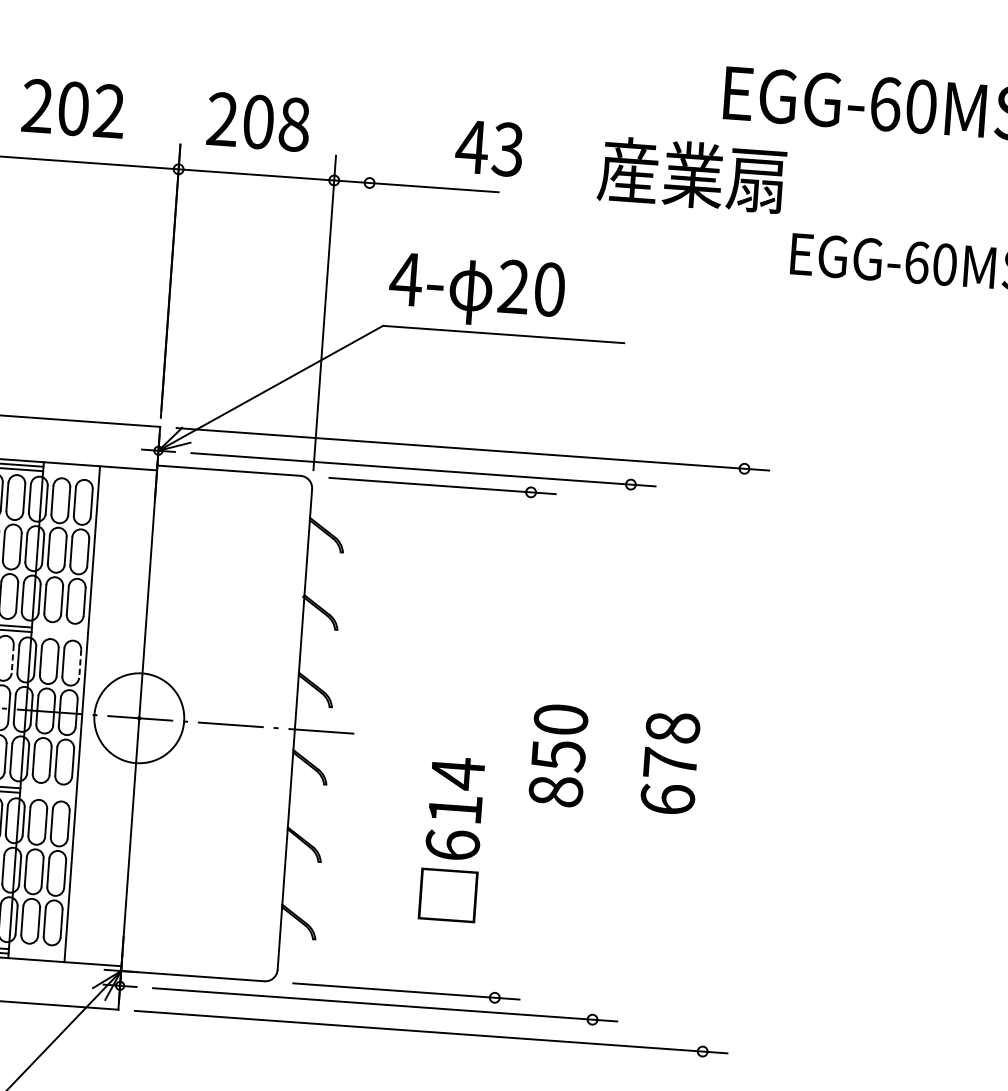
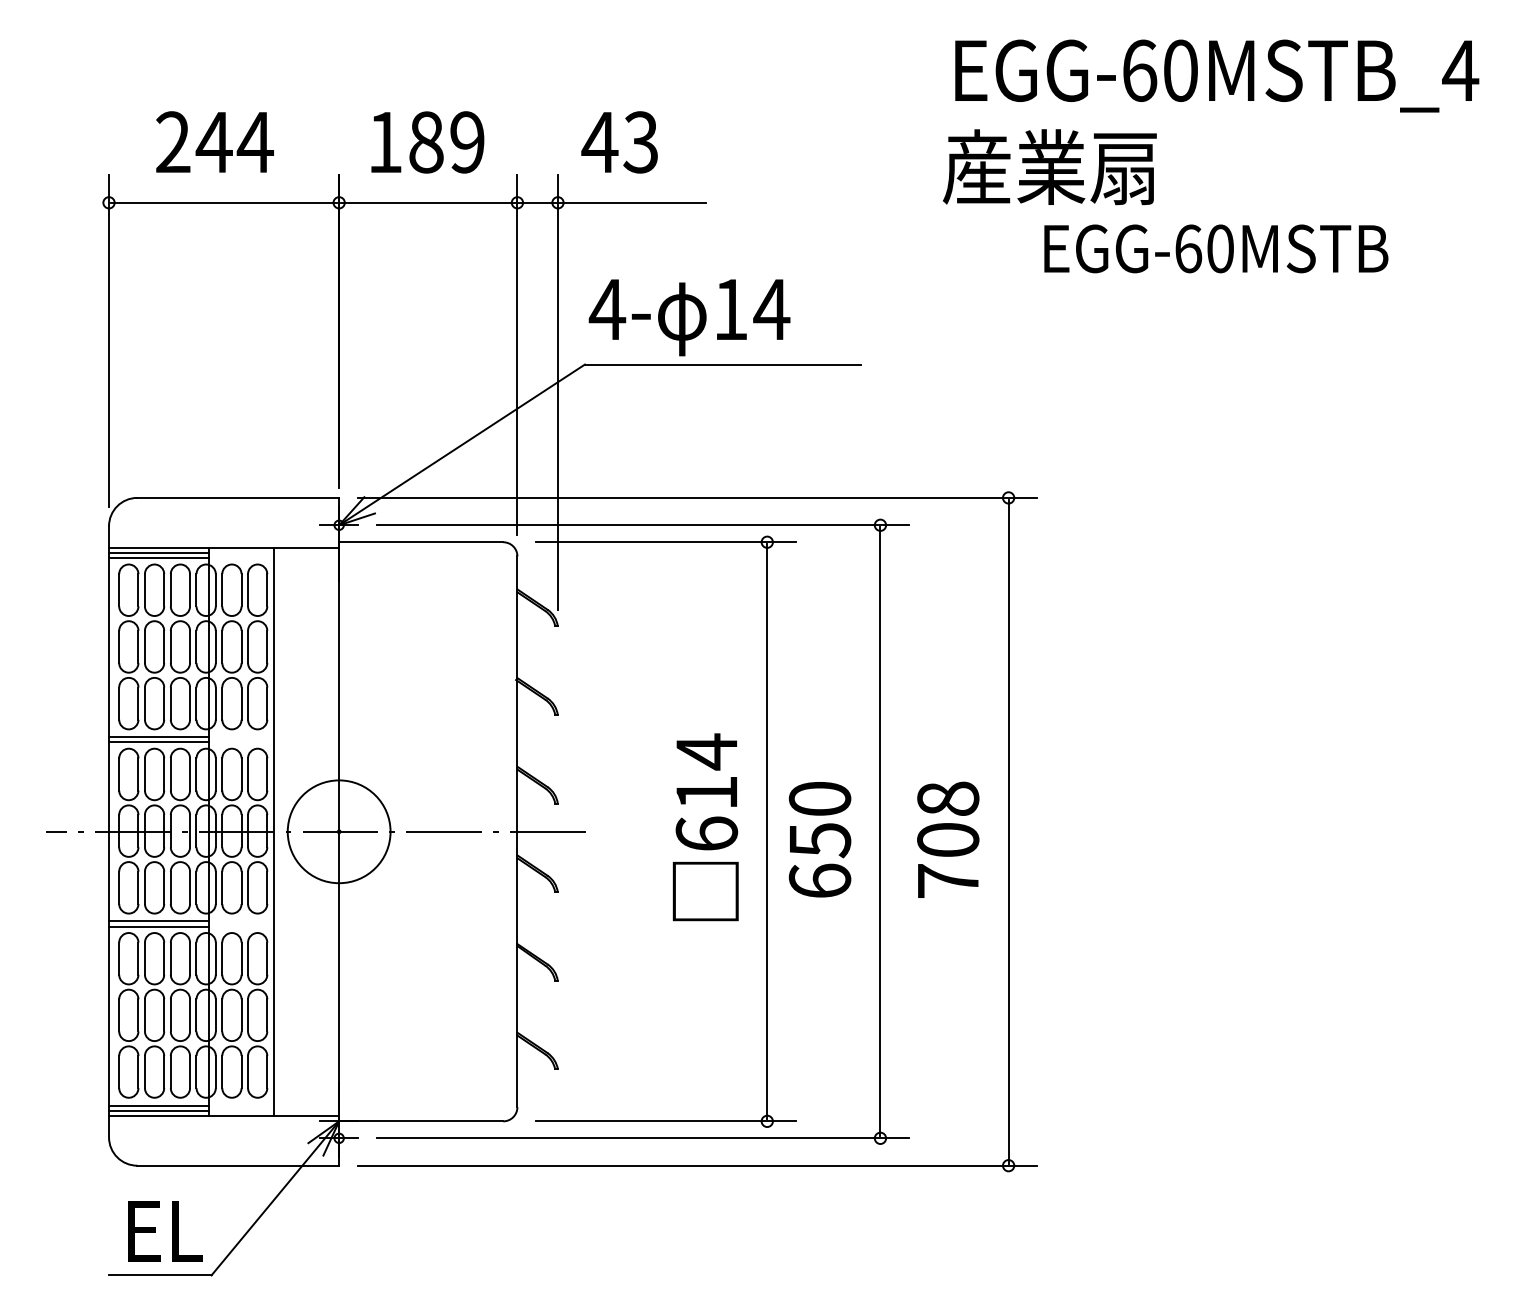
text: (91, 110) -> (234, 142), 202 -> 244
text: (258, 122) -> (426, 142), 208 -> 189
text: (489, 148) -> (619, 142), moved
text: (691, 175) -> (1049, 167), moved
text: (531, 288) -> (751, 309), 20 -> 14
line: (357, 348) -> (557, 392), added
line: (13, 658) -> (190, 774), dashed -> solid
line: (80, 663) -> (267, 774), dashed -> solid
line: (513, 744) -> (767, 831), added
line: (611, 751) -> (880, 831), added
line: (723, 759) -> (1008, 831), added
text: (669, 781) -> (948, 860), 678 -> 708
text: (555, 790) -> (819, 880), 850 -> 650
text: (451, 839) -> (705, 827), moved

